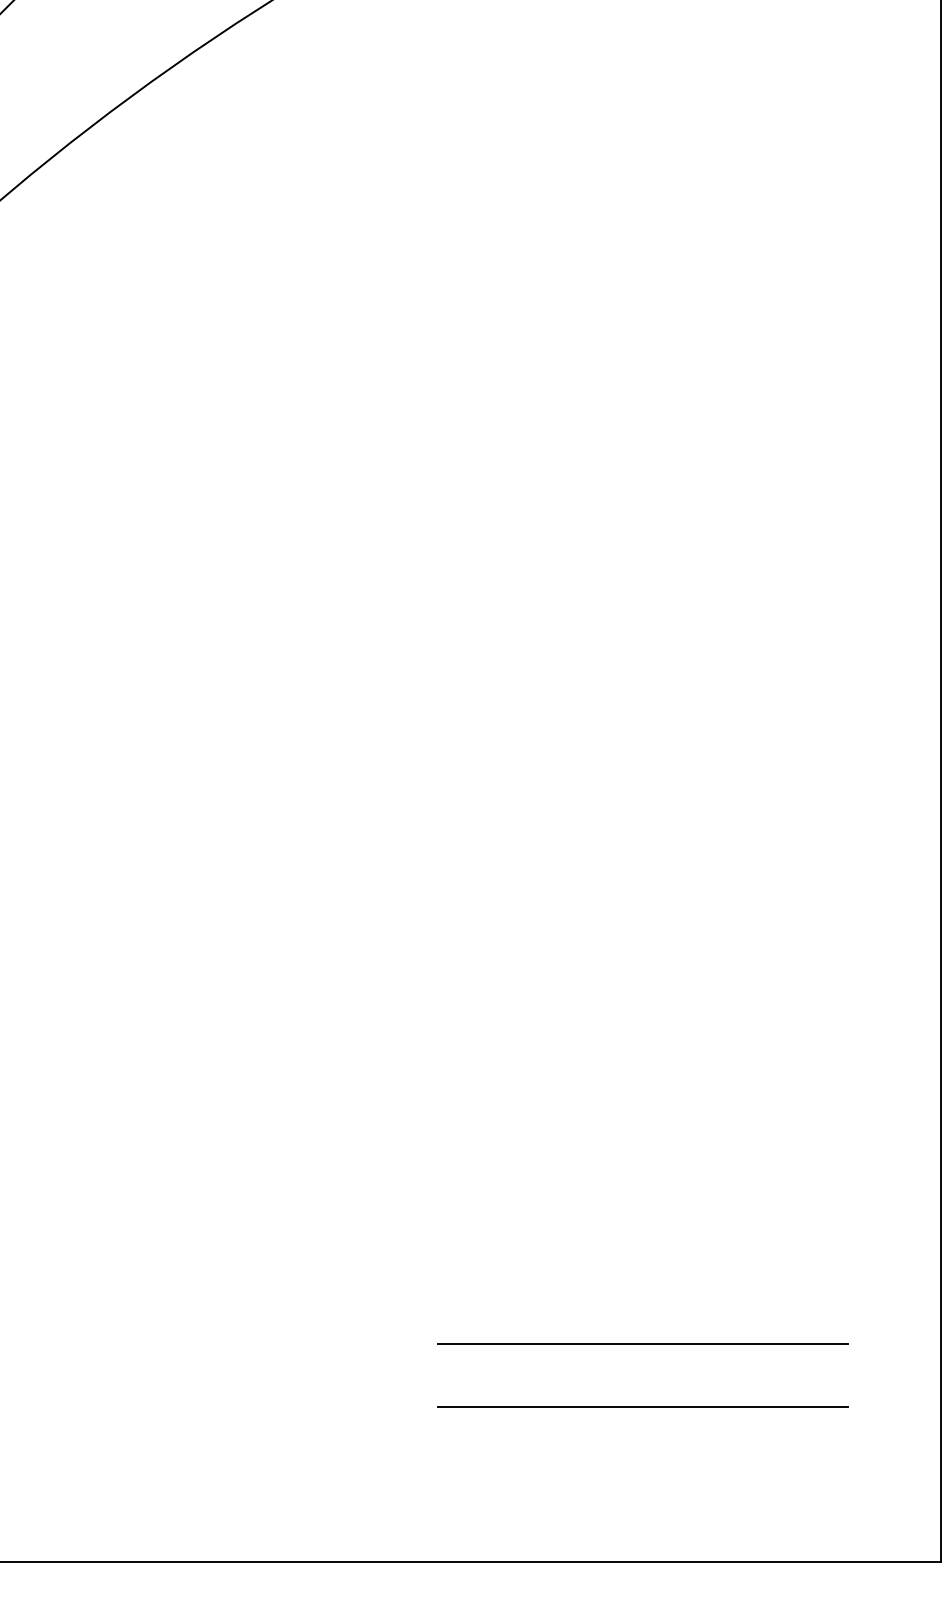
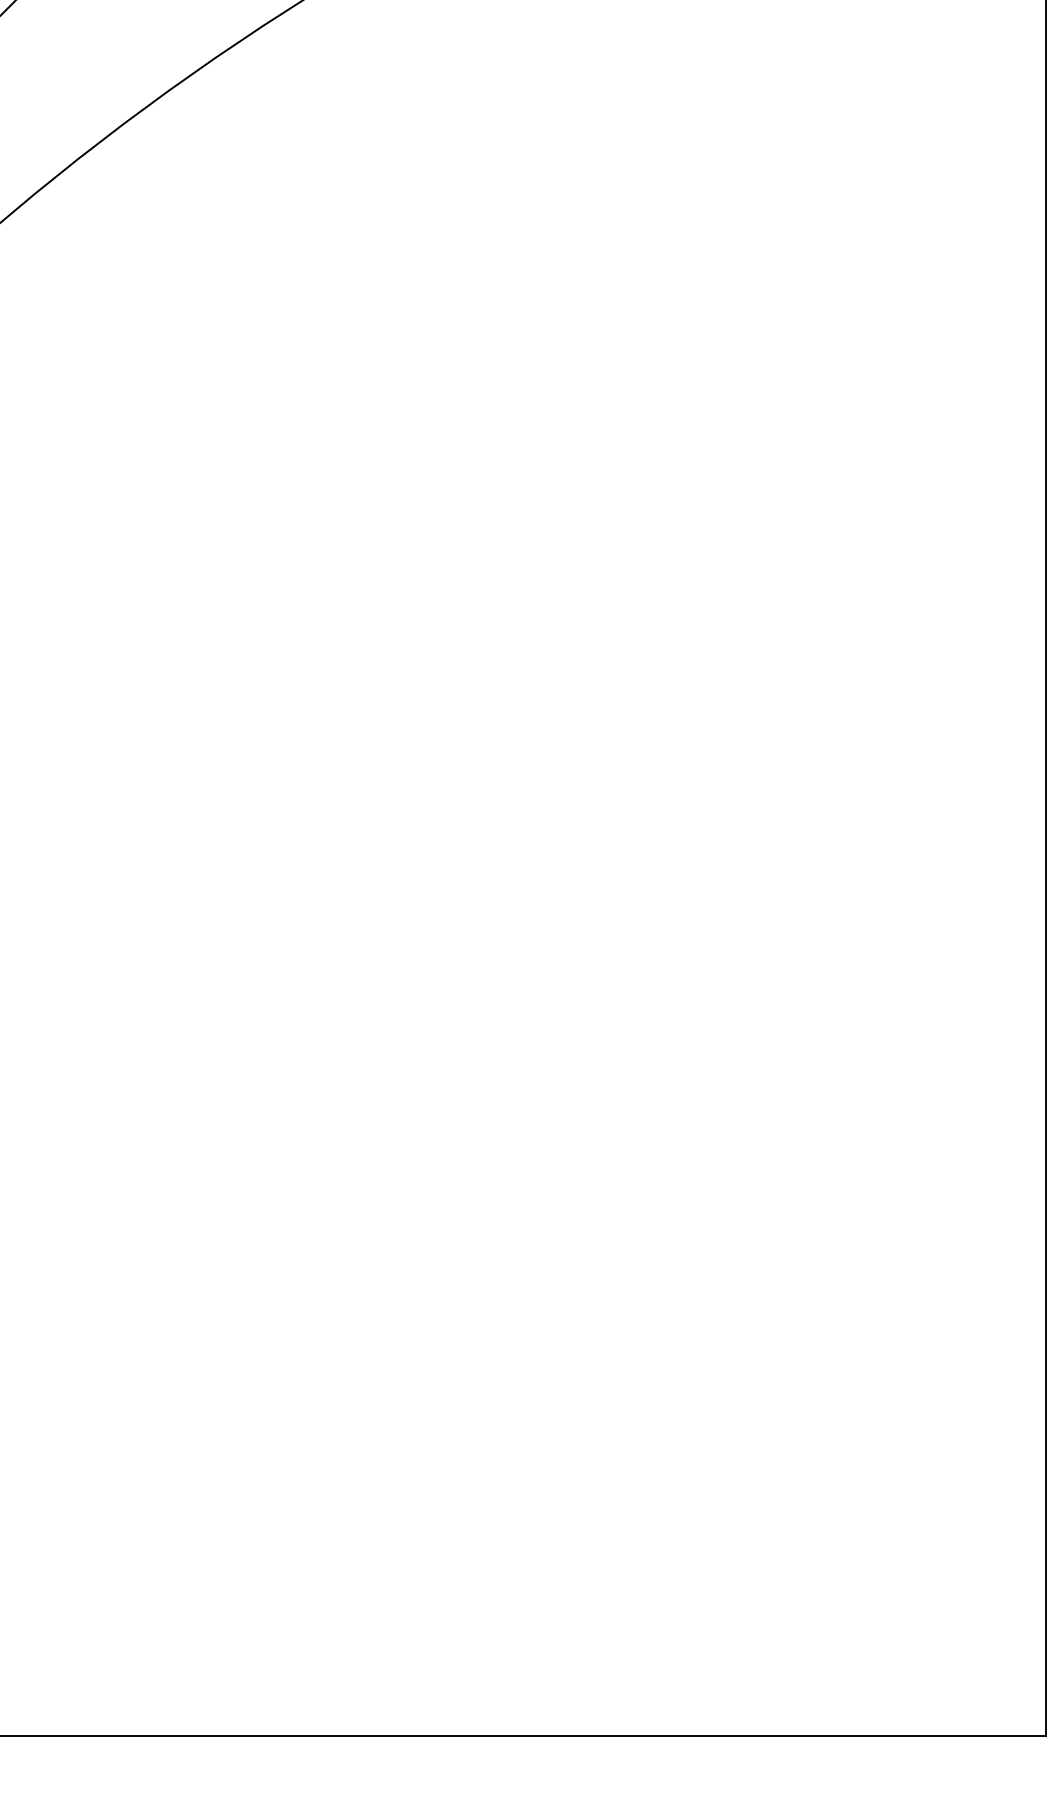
line: (642, 1343) -> (714, 1493), removed
line: (642, 1406) -> (714, 1563), removed

